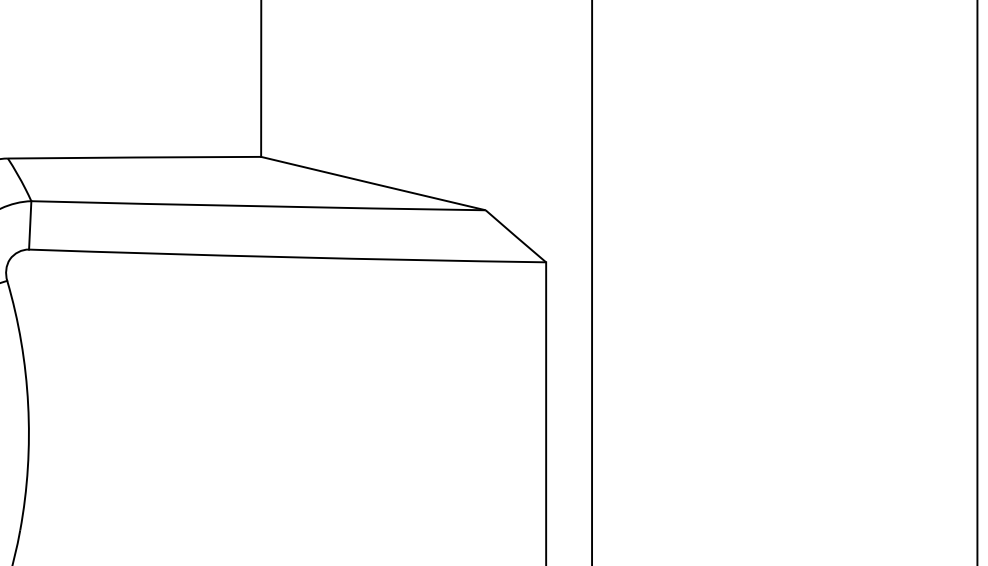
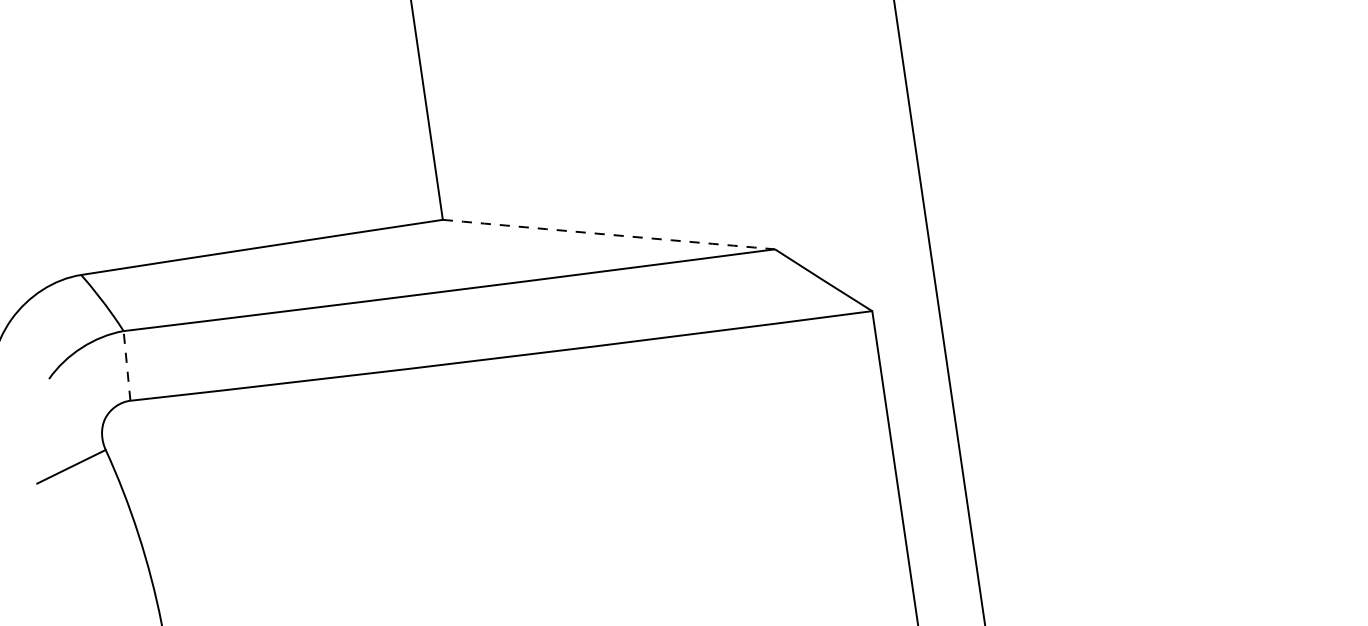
arc: (373, 183) -> (609, 234), solid -> dashed
line: (30, 224) -> (127, 364), solid -> dashed

